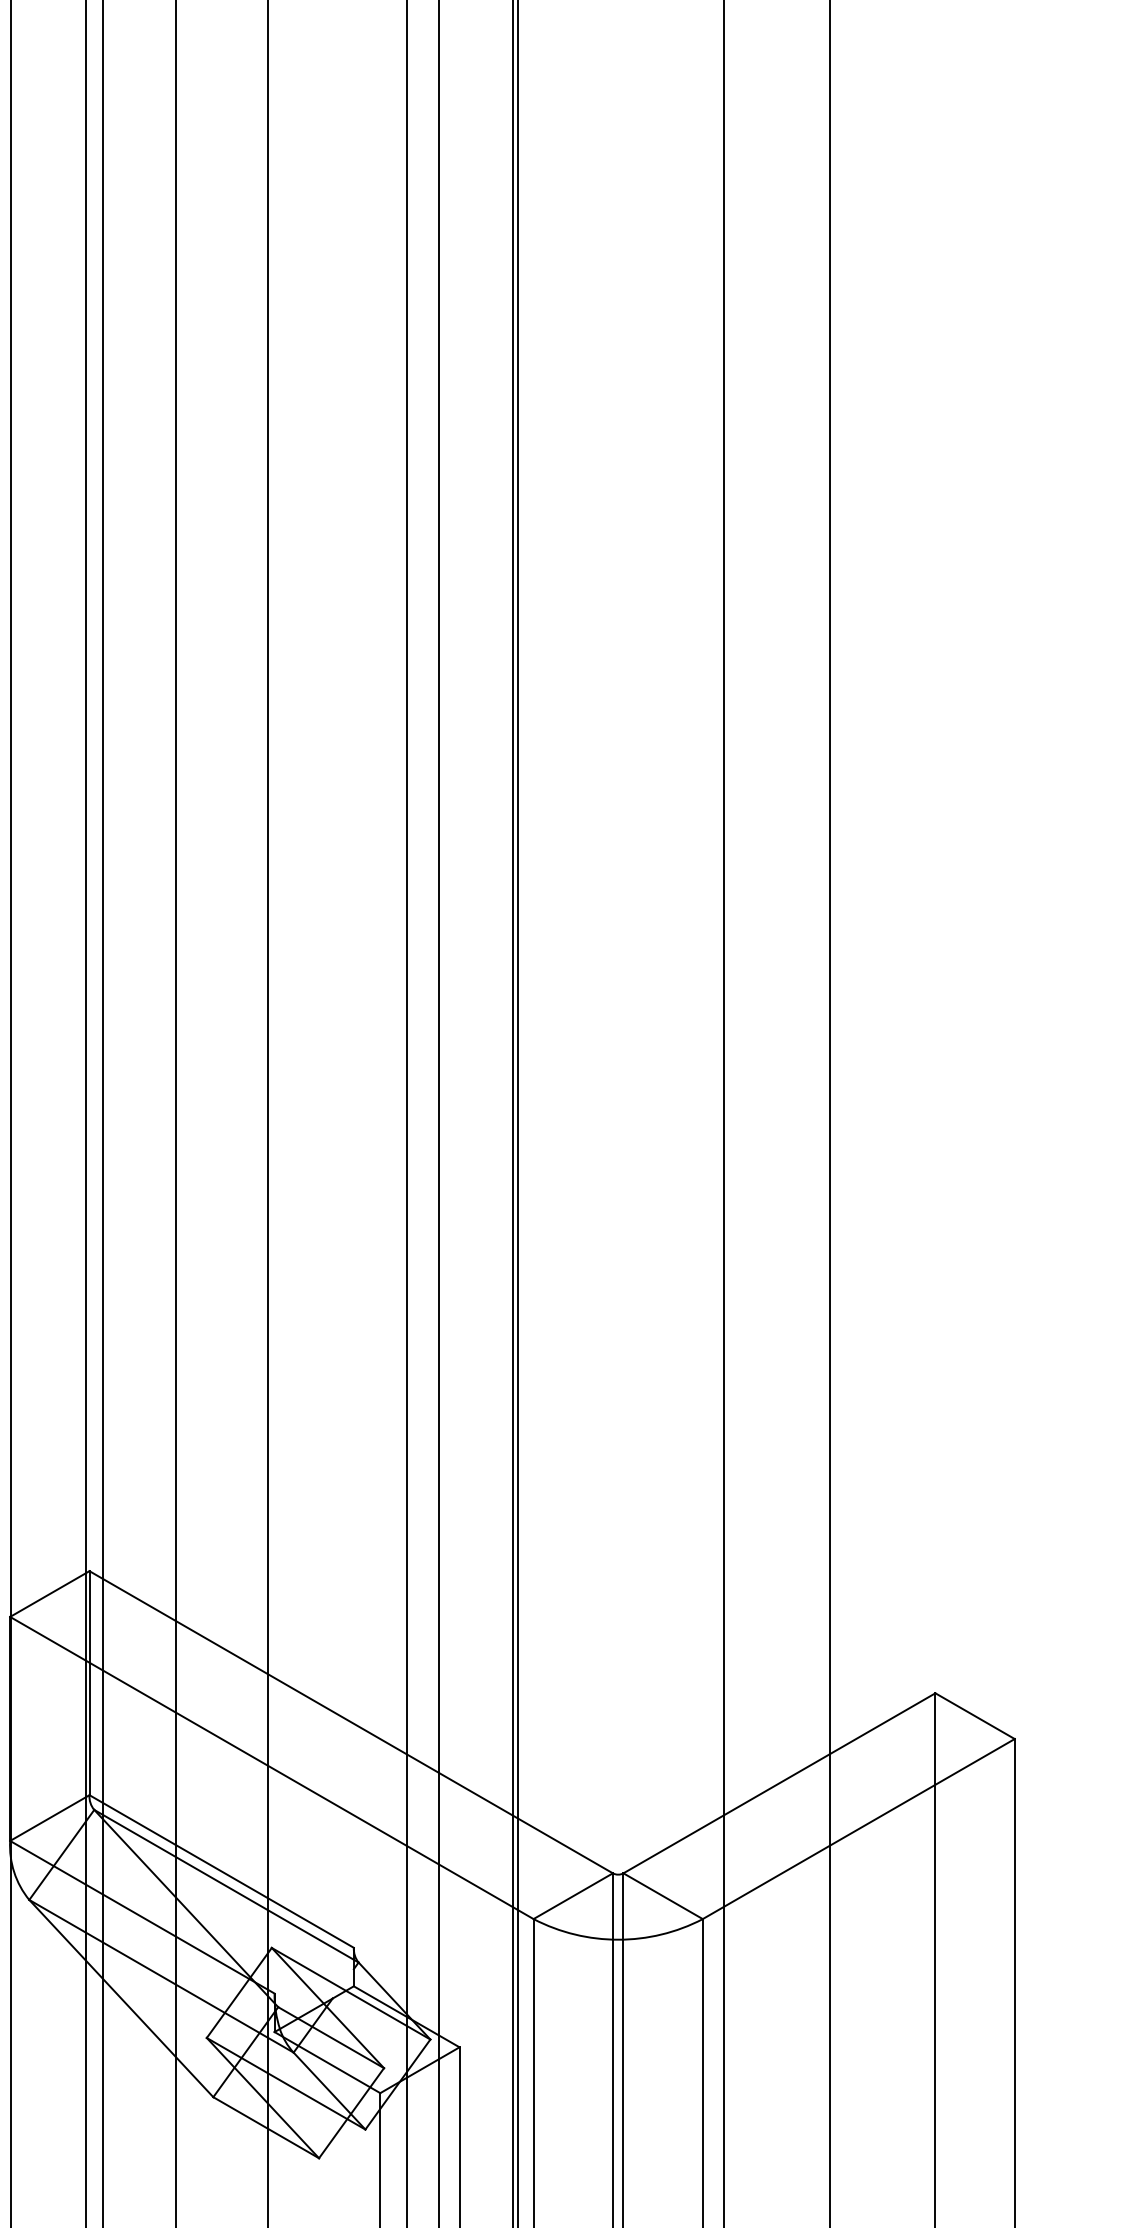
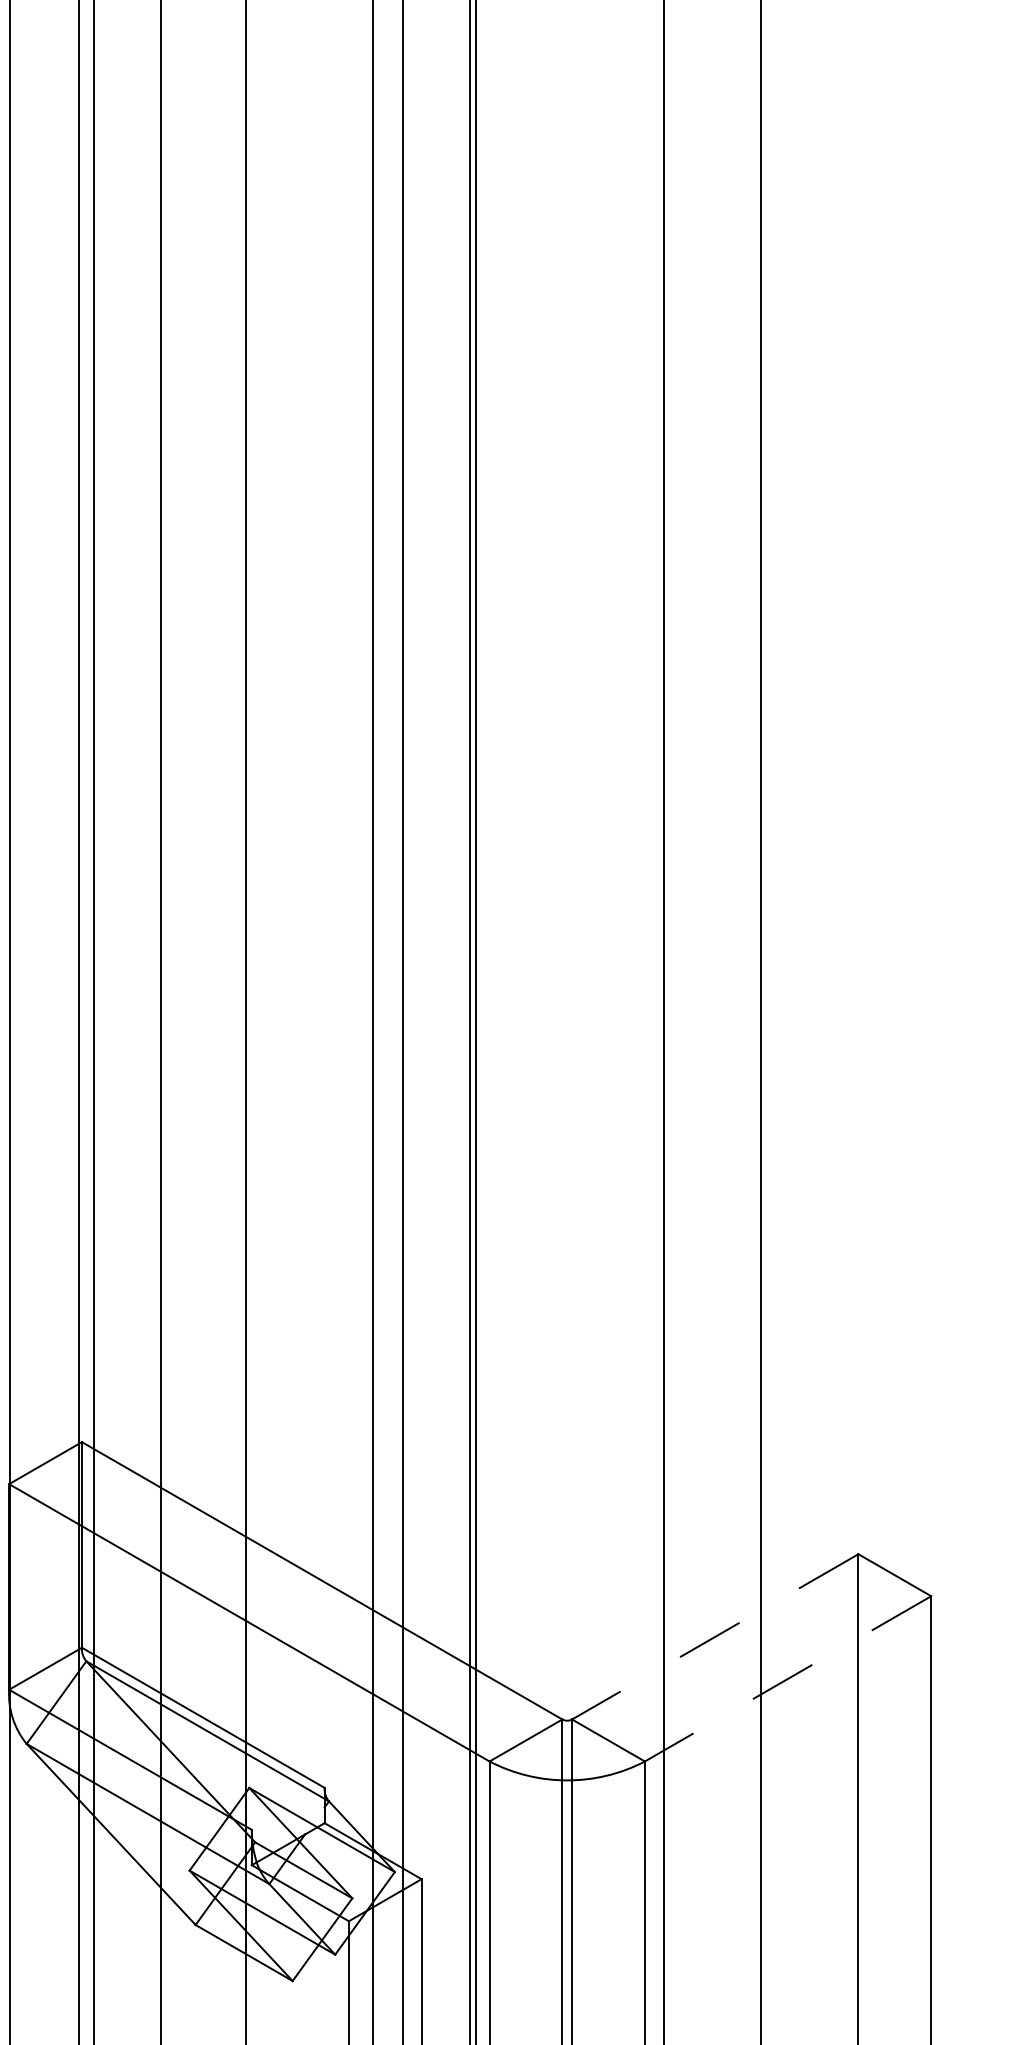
line: (779, 1783) -> (715, 1637), solid -> dashed
line: (858, 1829) -> (787, 1679), solid -> dashed

